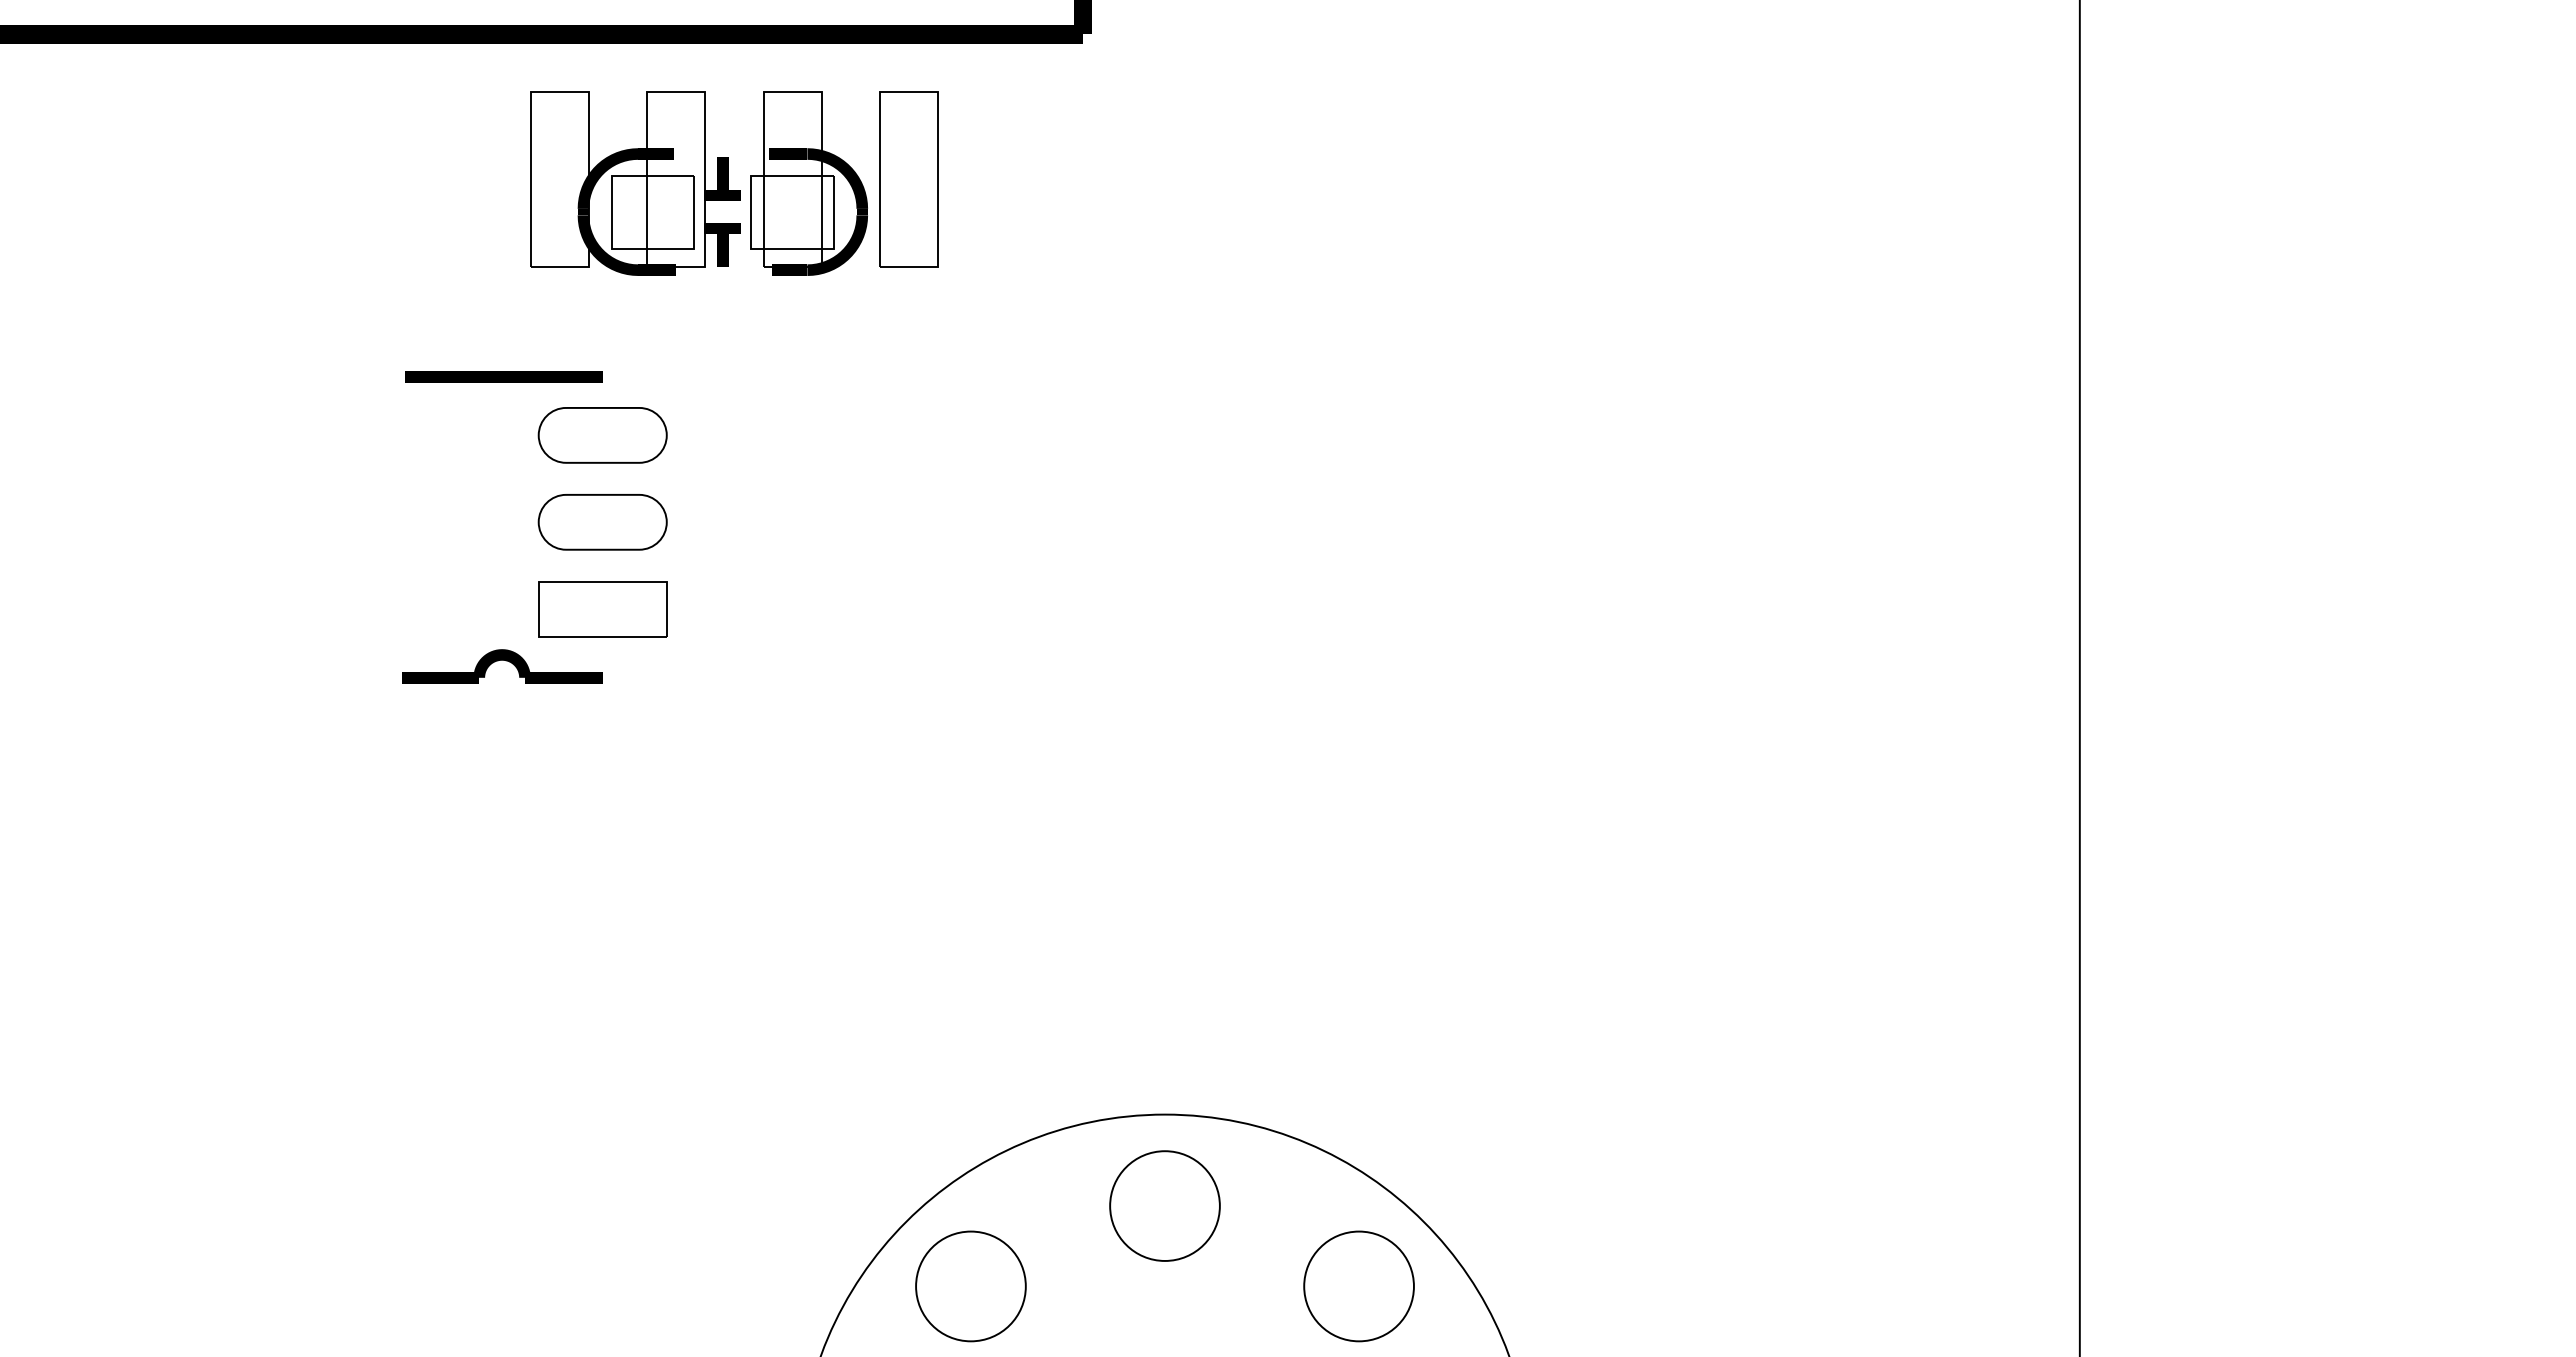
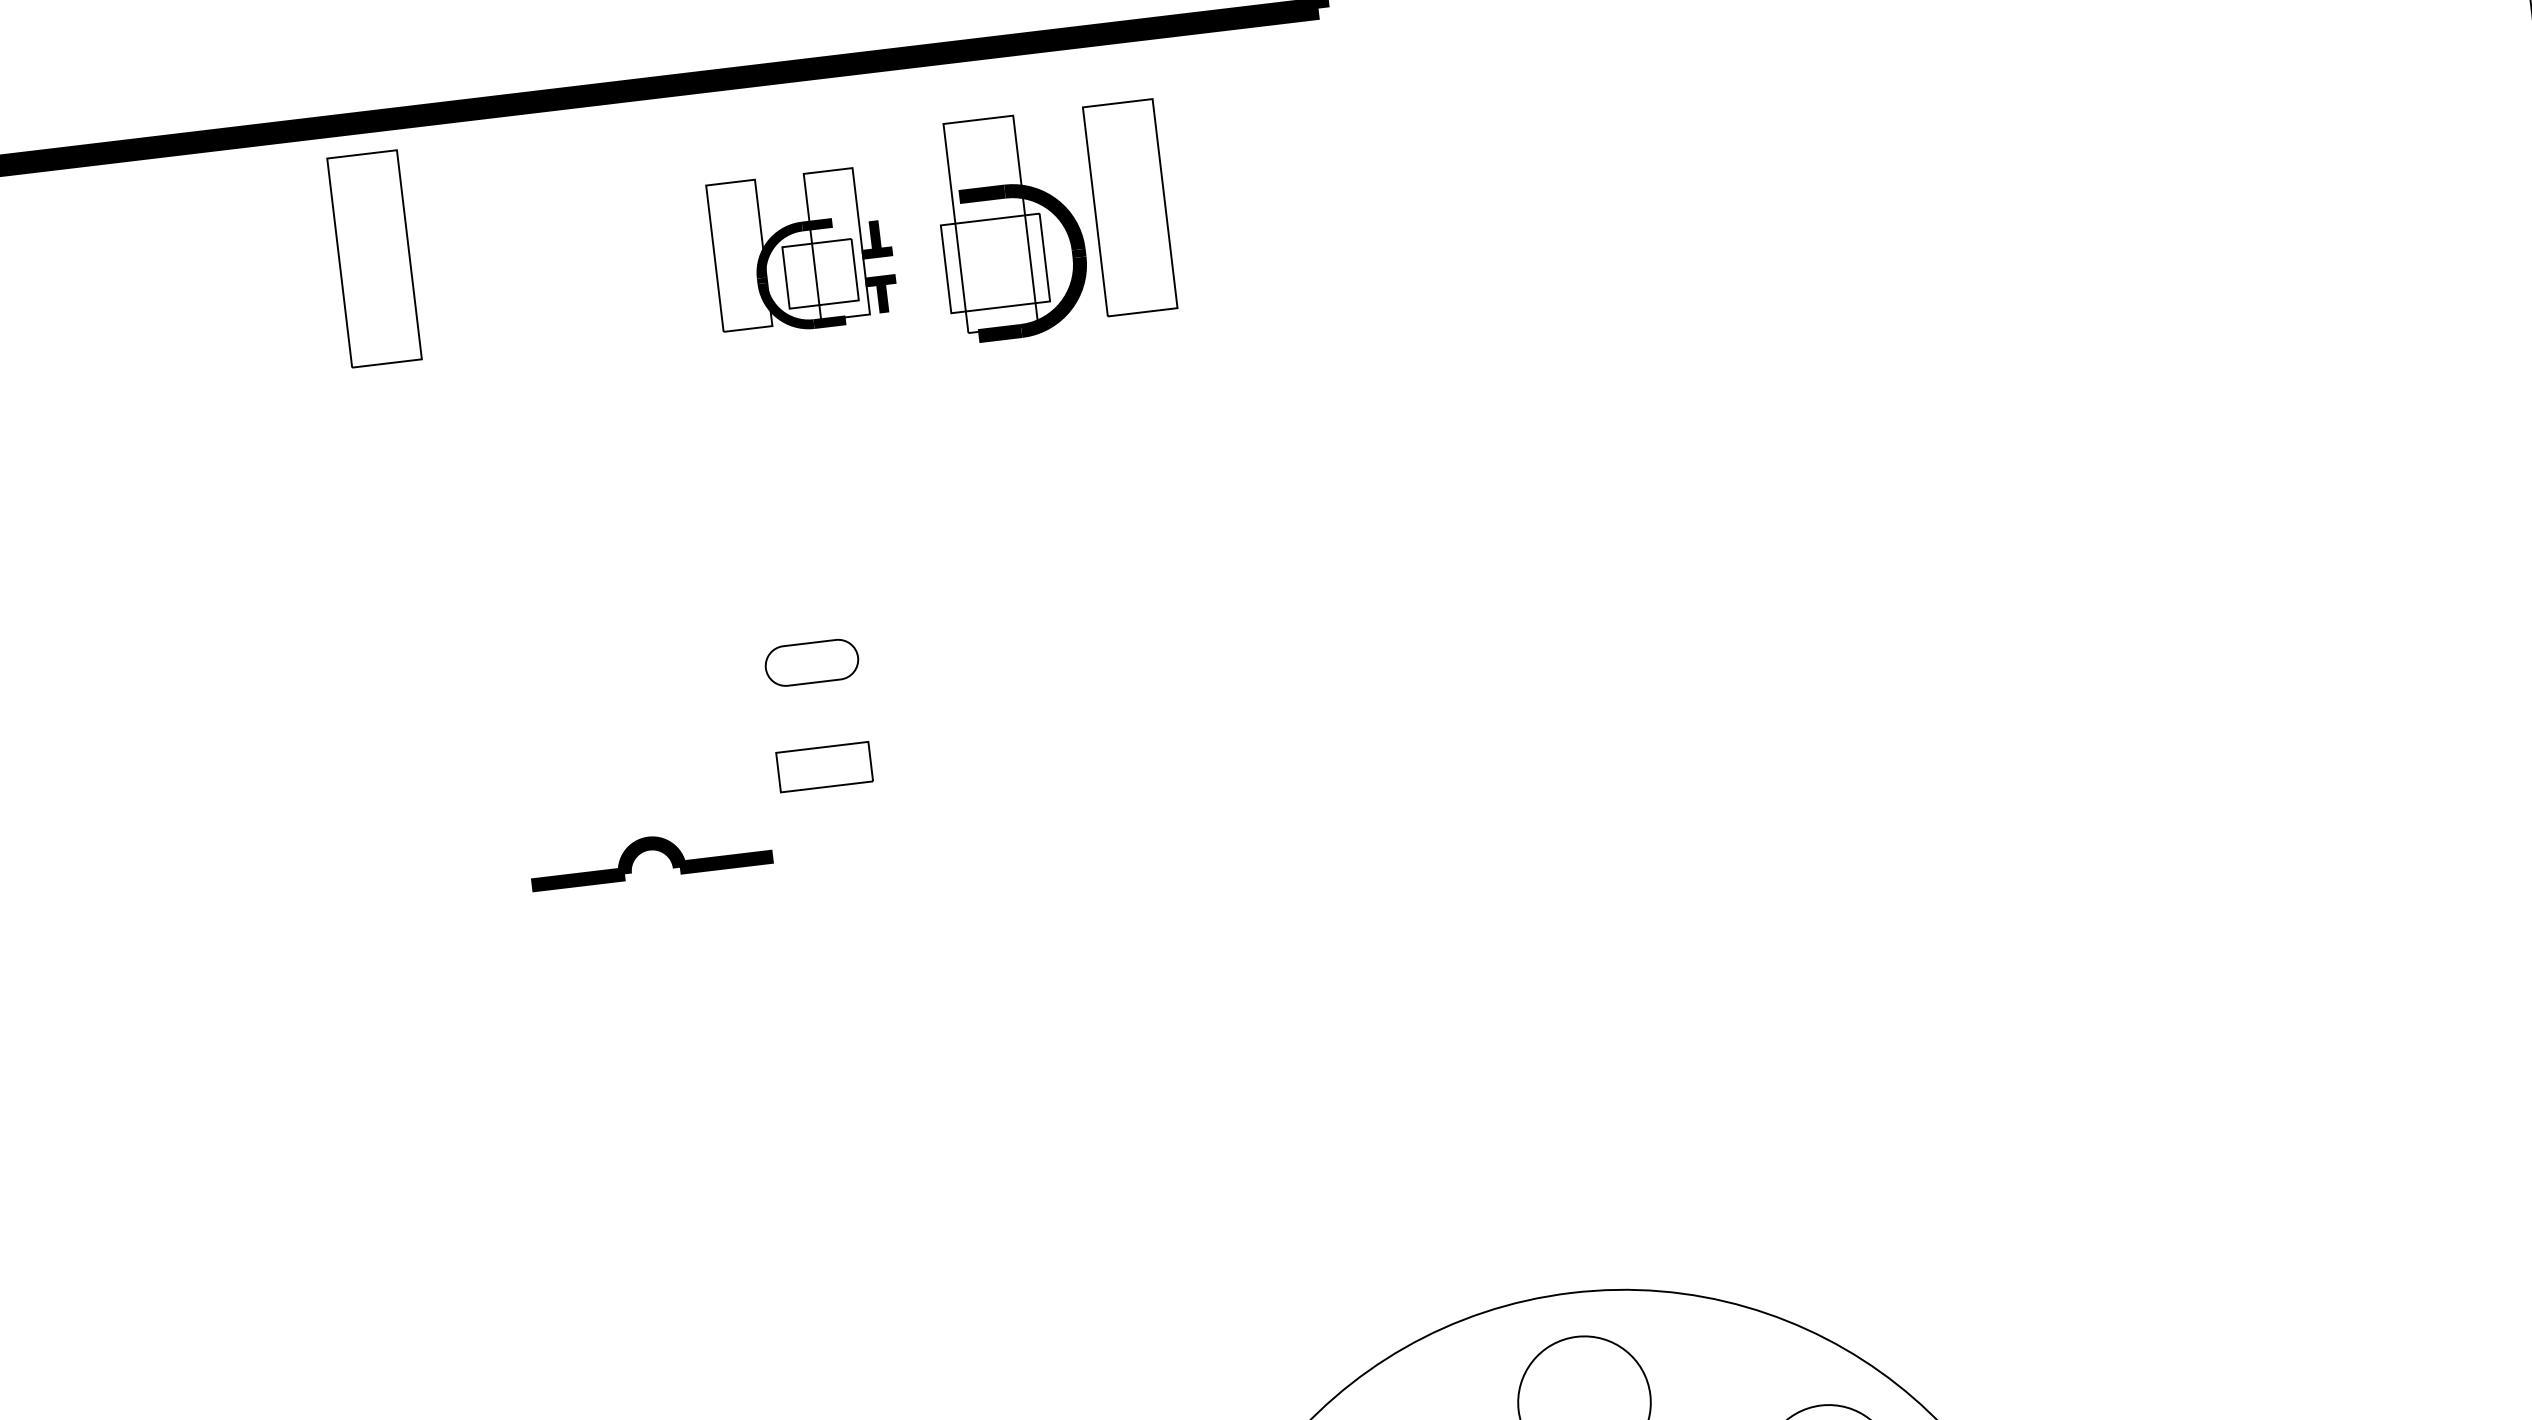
part: (282, 147) -> (374, 258), added
part: (635, 183) -> (802, 251), size x0.7
line: (503, 376) -> (672, 502), removed
part: (602, 435) -> (799, 558), removed
part: (602, 522) -> (811, 663), size x0.6
part: (602, 609) -> (824, 767), size x0.6
part: (502, 666) -> (651, 857), moved

